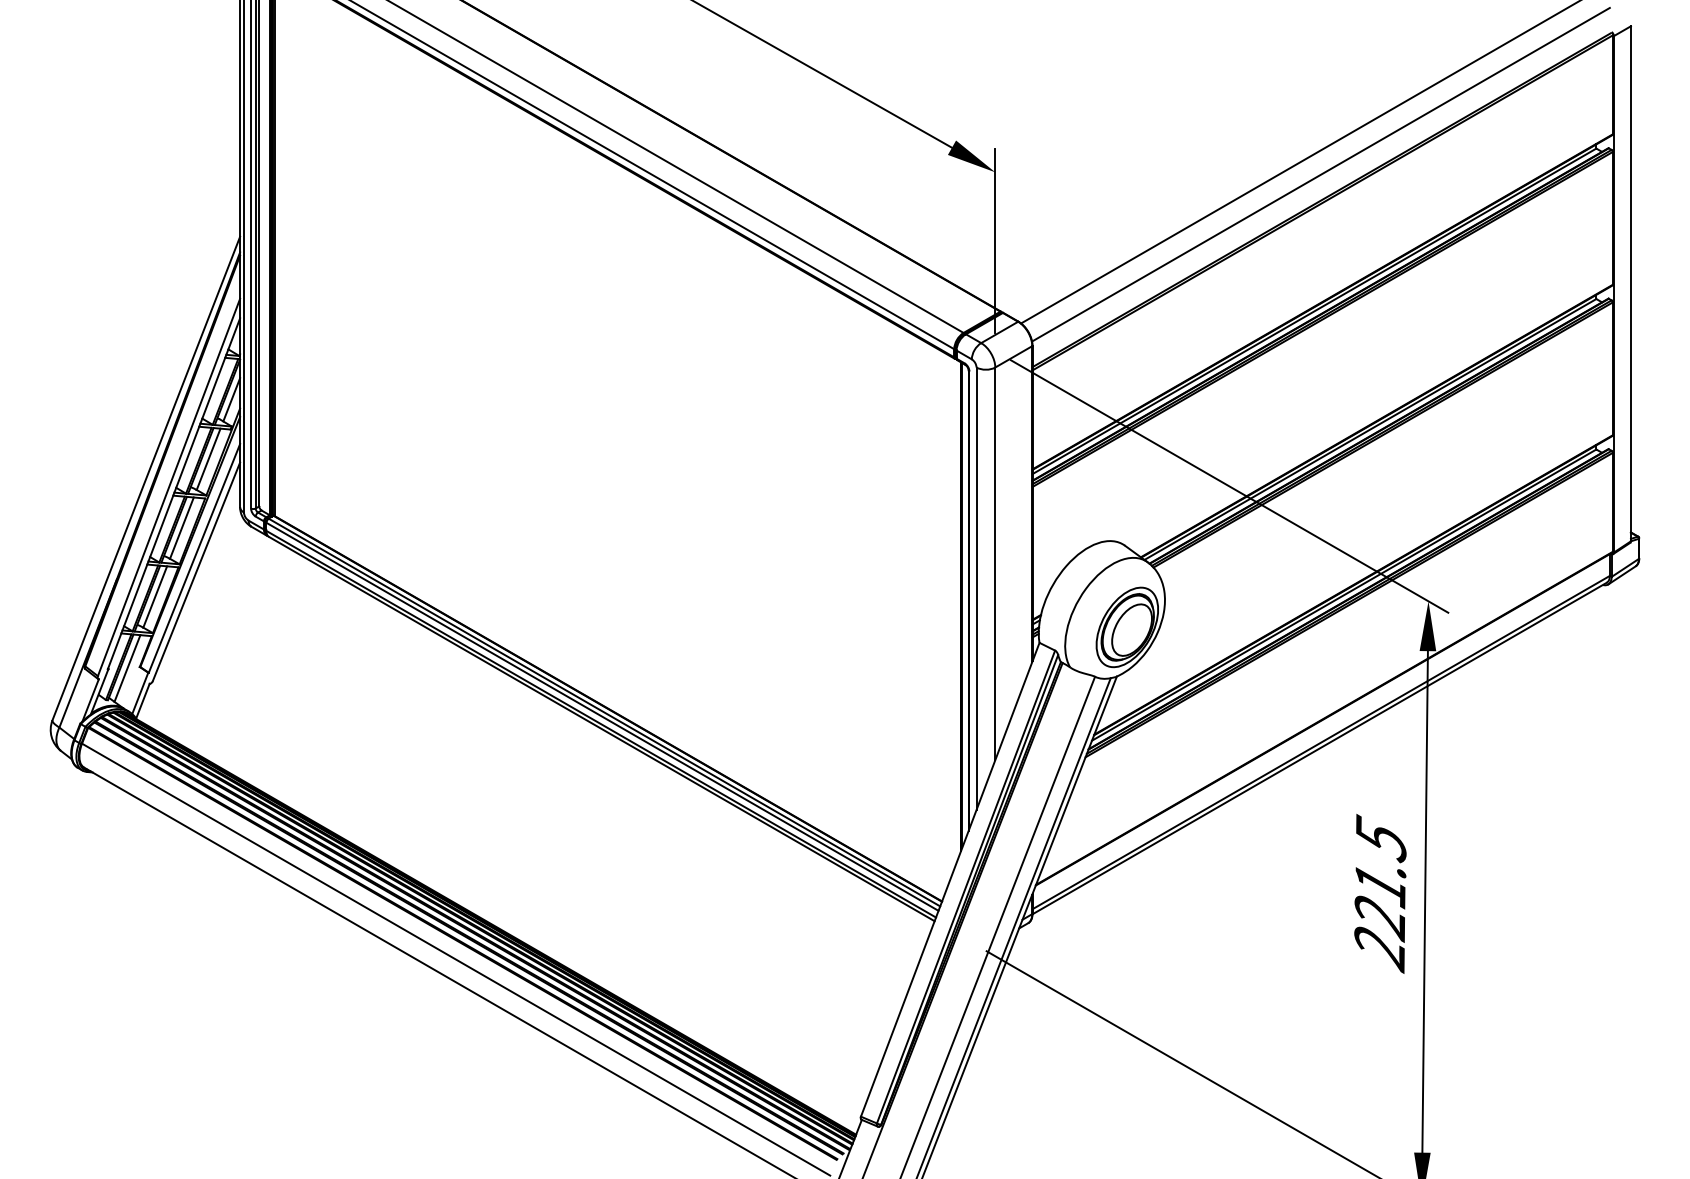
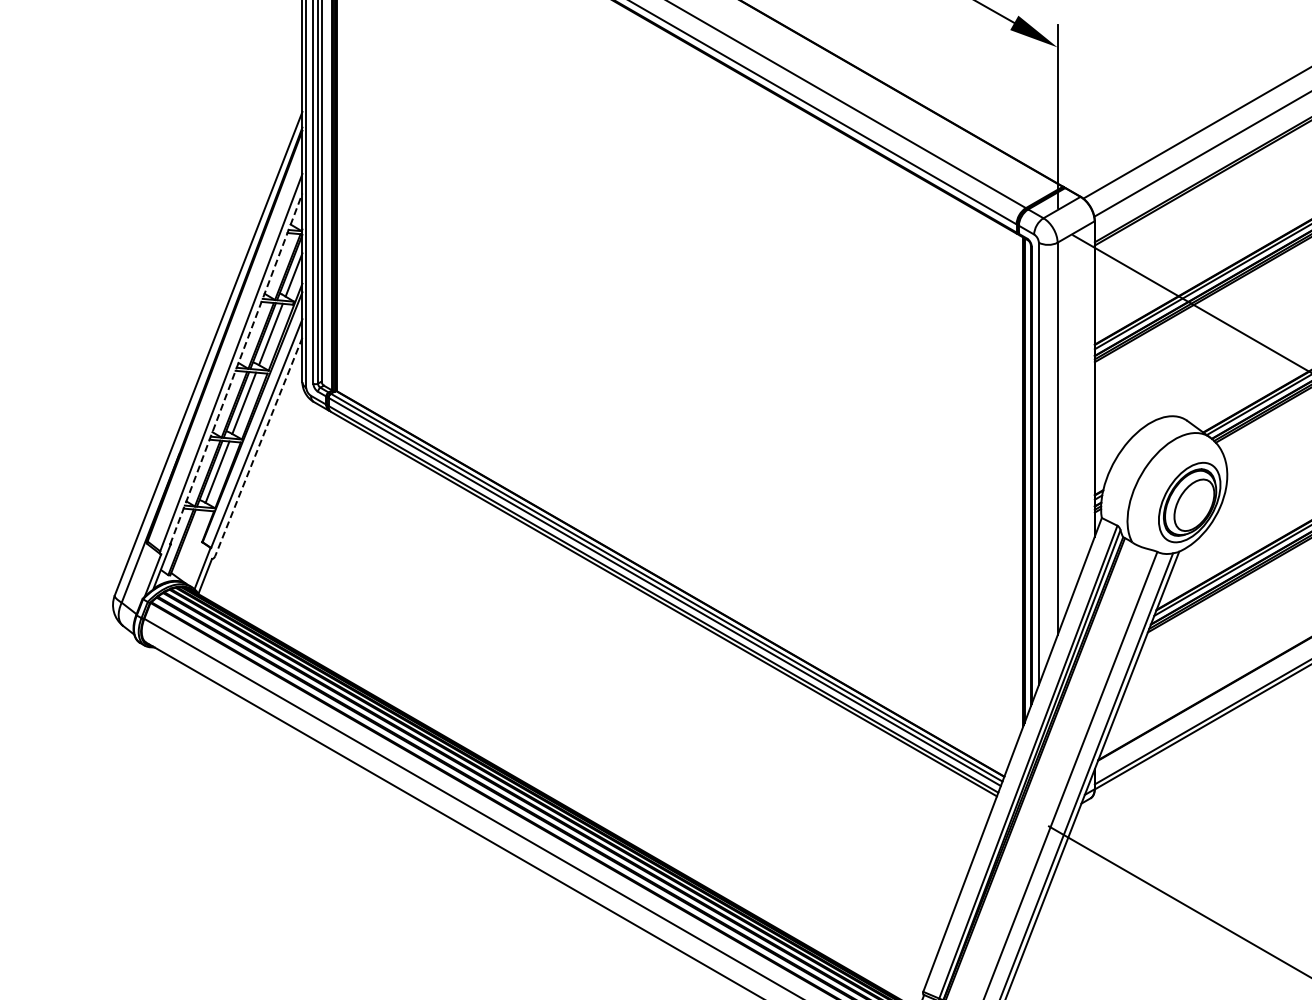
line: (174, 493) -> (236, 368), solid -> dashed
line: (196, 571) -> (258, 446), solid -> dashed
line: (127, 668) -> (189, 543), removed

